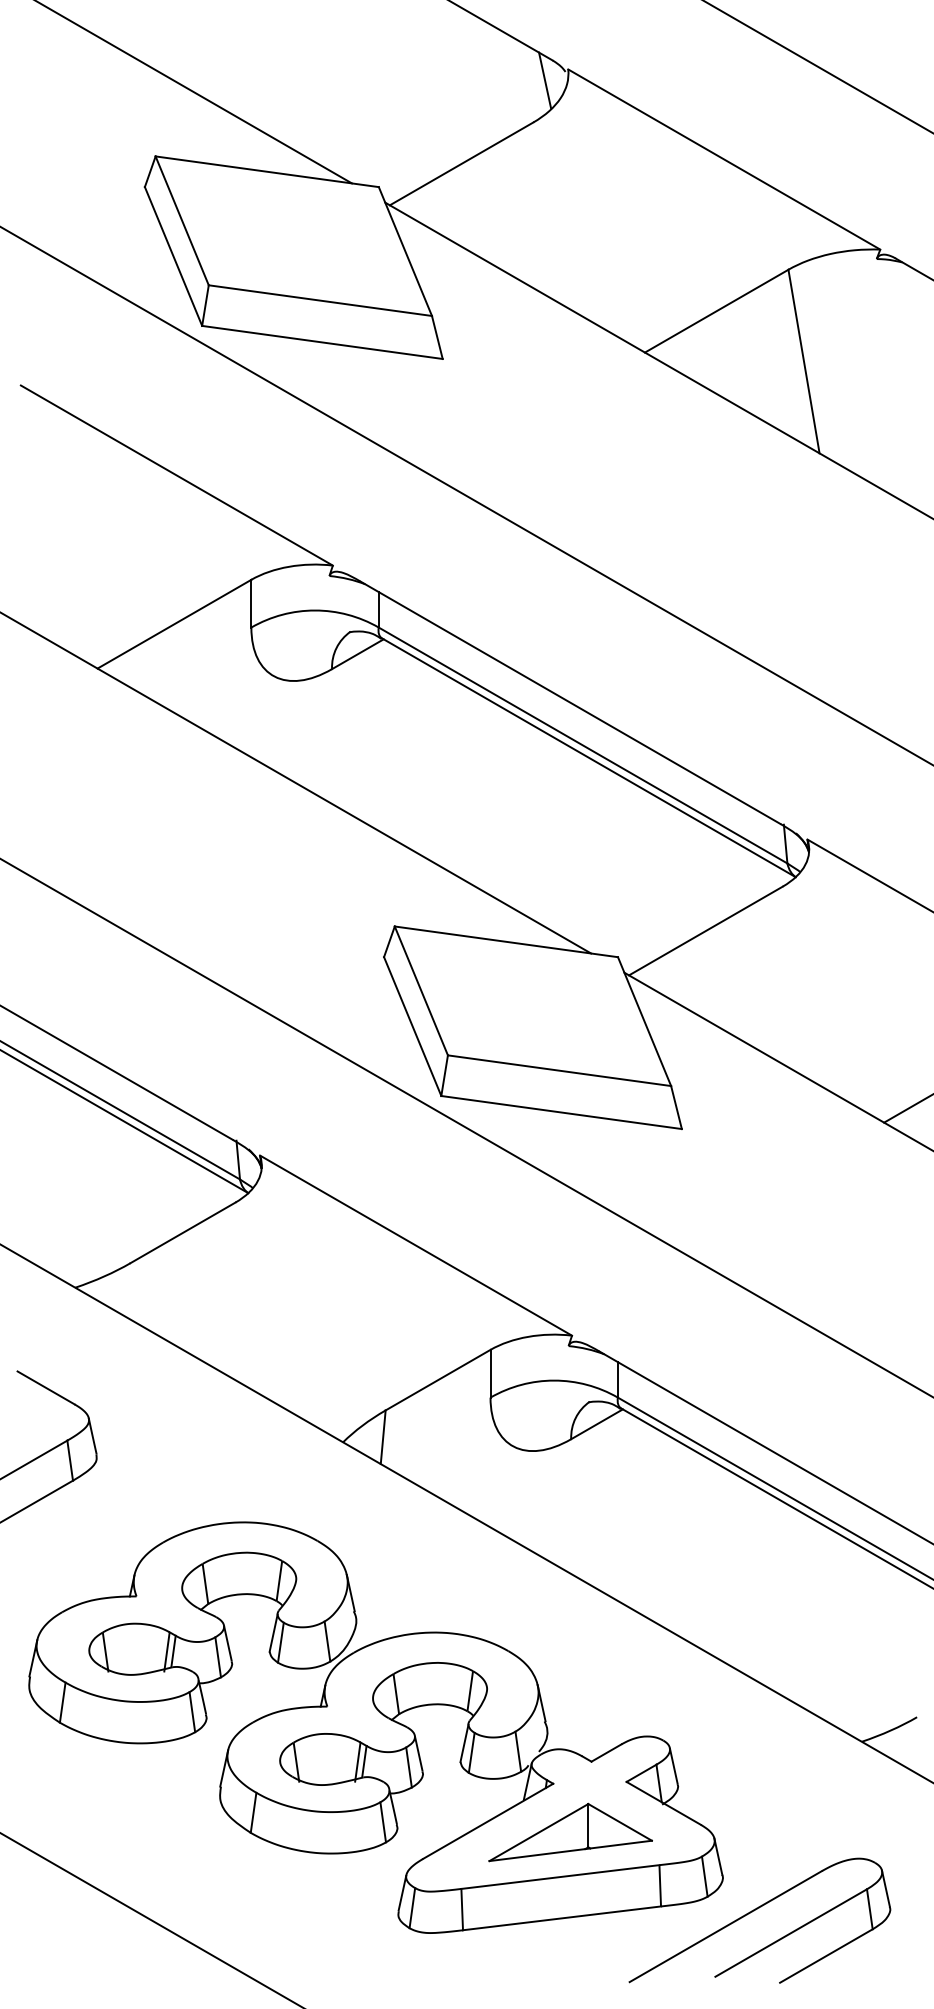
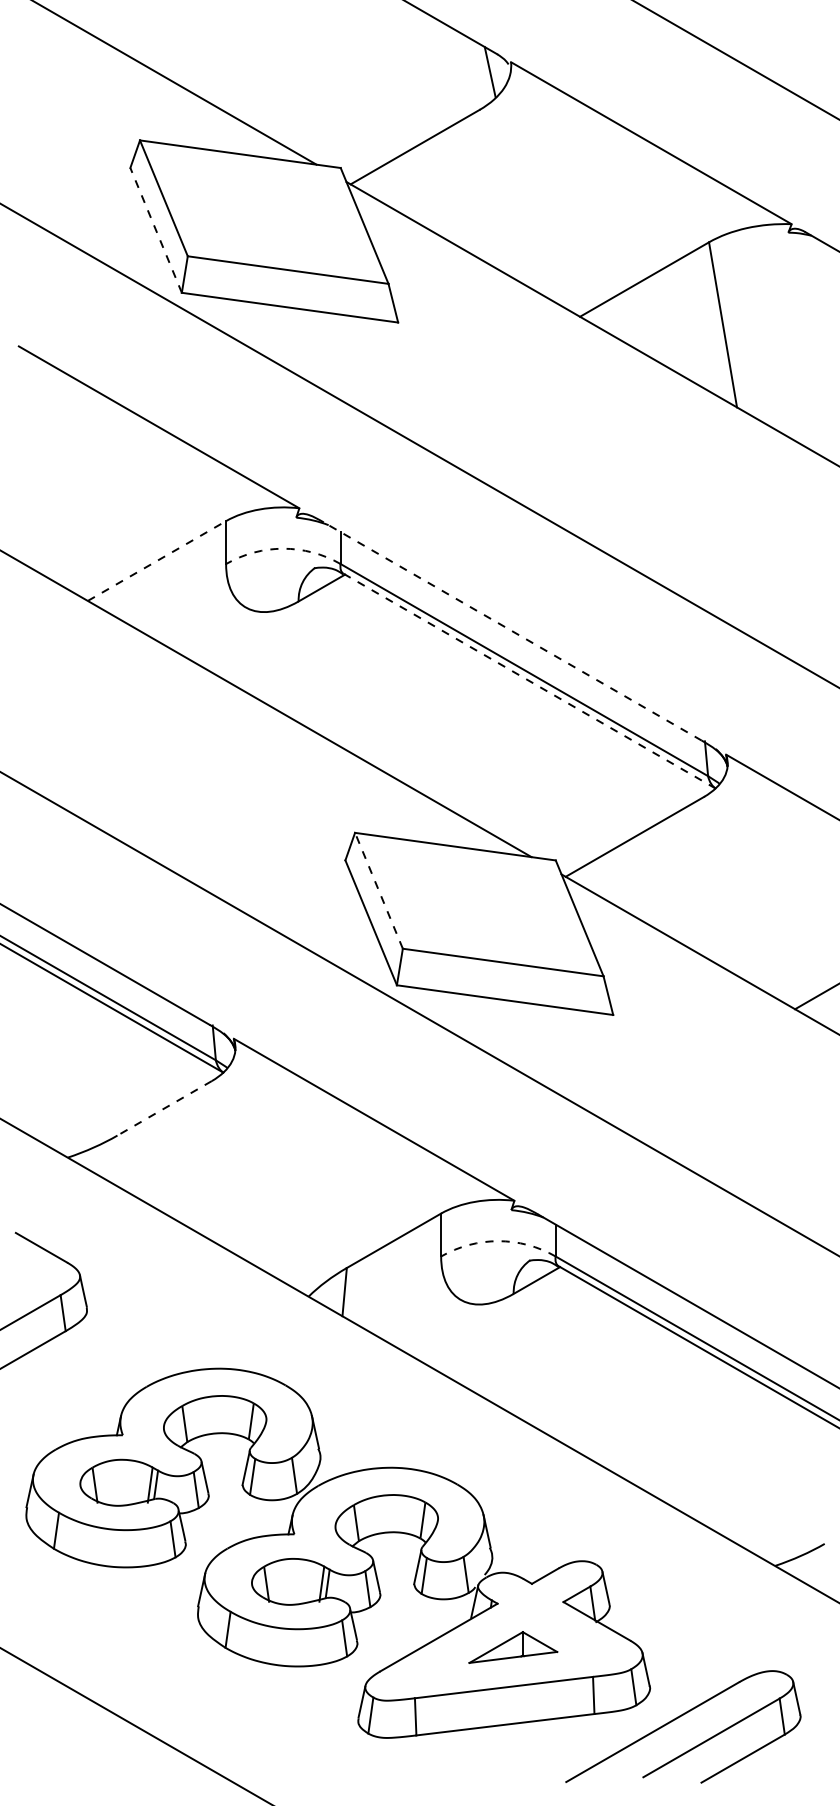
line: (173, 256) -> (156, 230), solid -> dashed
arc: (315, 610) -> (283, 548), solid -> dashed
line: (173, 624) -> (156, 561), solid -> dashed
line: (569, 702) -> (512, 631), solid -> dashed
line: (588, 758) -> (529, 681), solid -> dashed
line: (420, 990) -> (378, 890), solid -> dashed
line: (182, 1233) -> (164, 1108), solid -> dashed
arc: (554, 1380) -> (498, 1241), solid -> dashed
part: (570, 1832) -> (513, 1647), size x0.6

